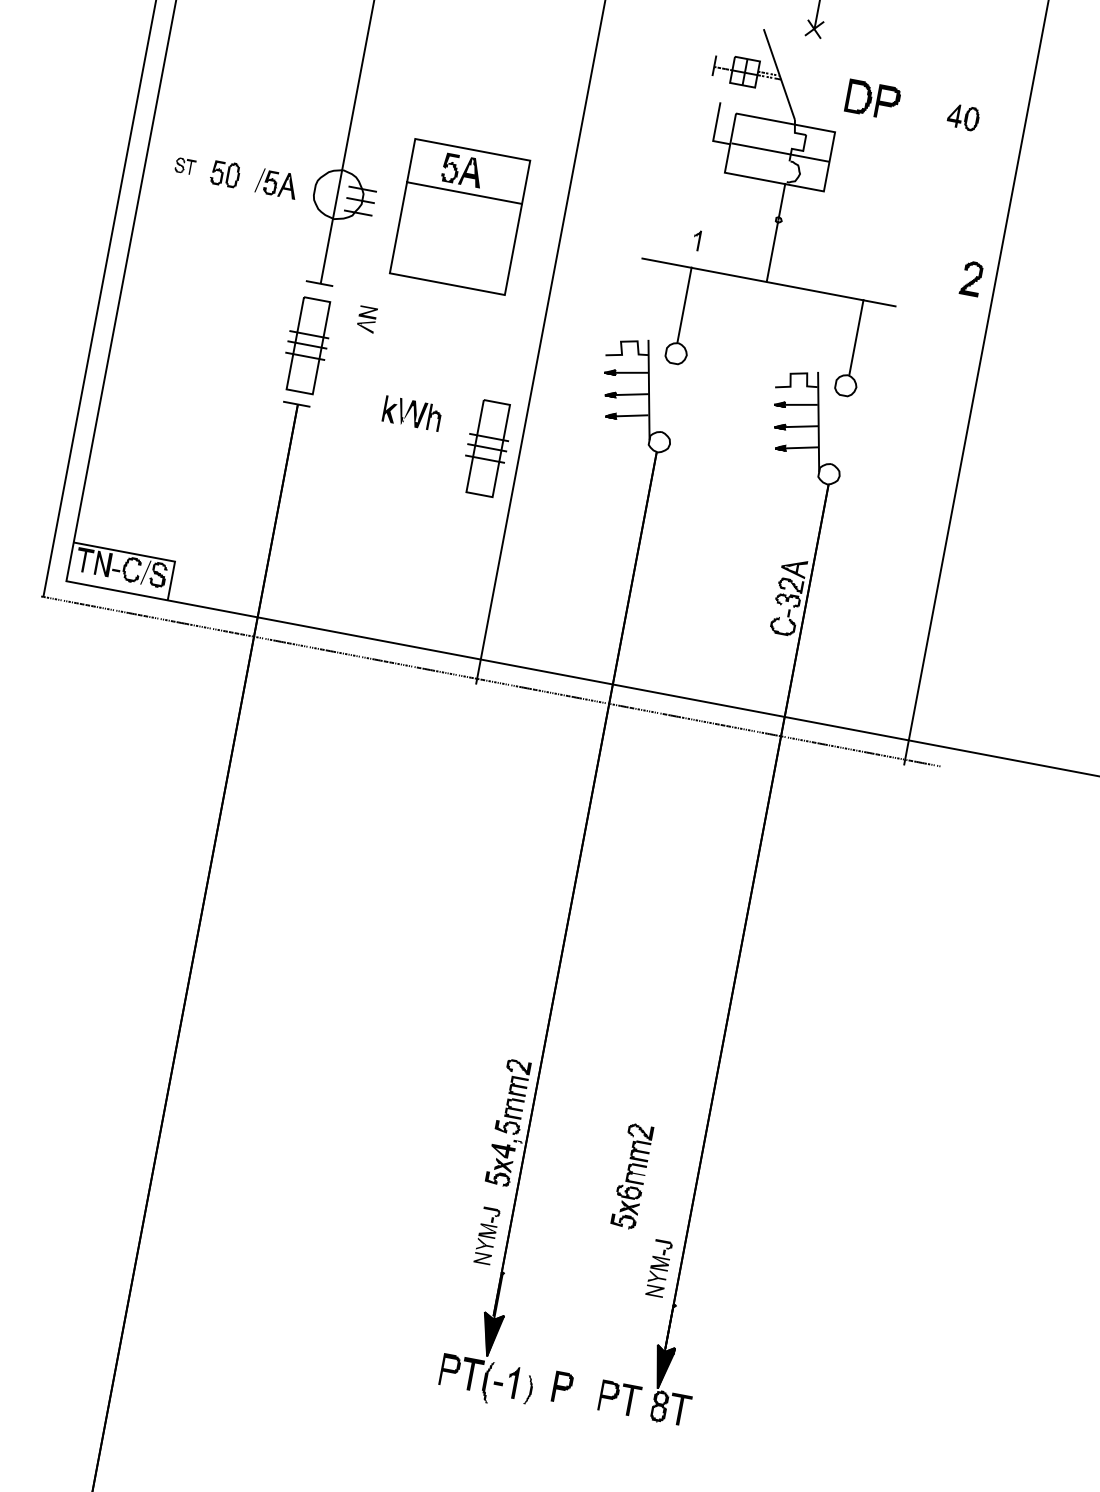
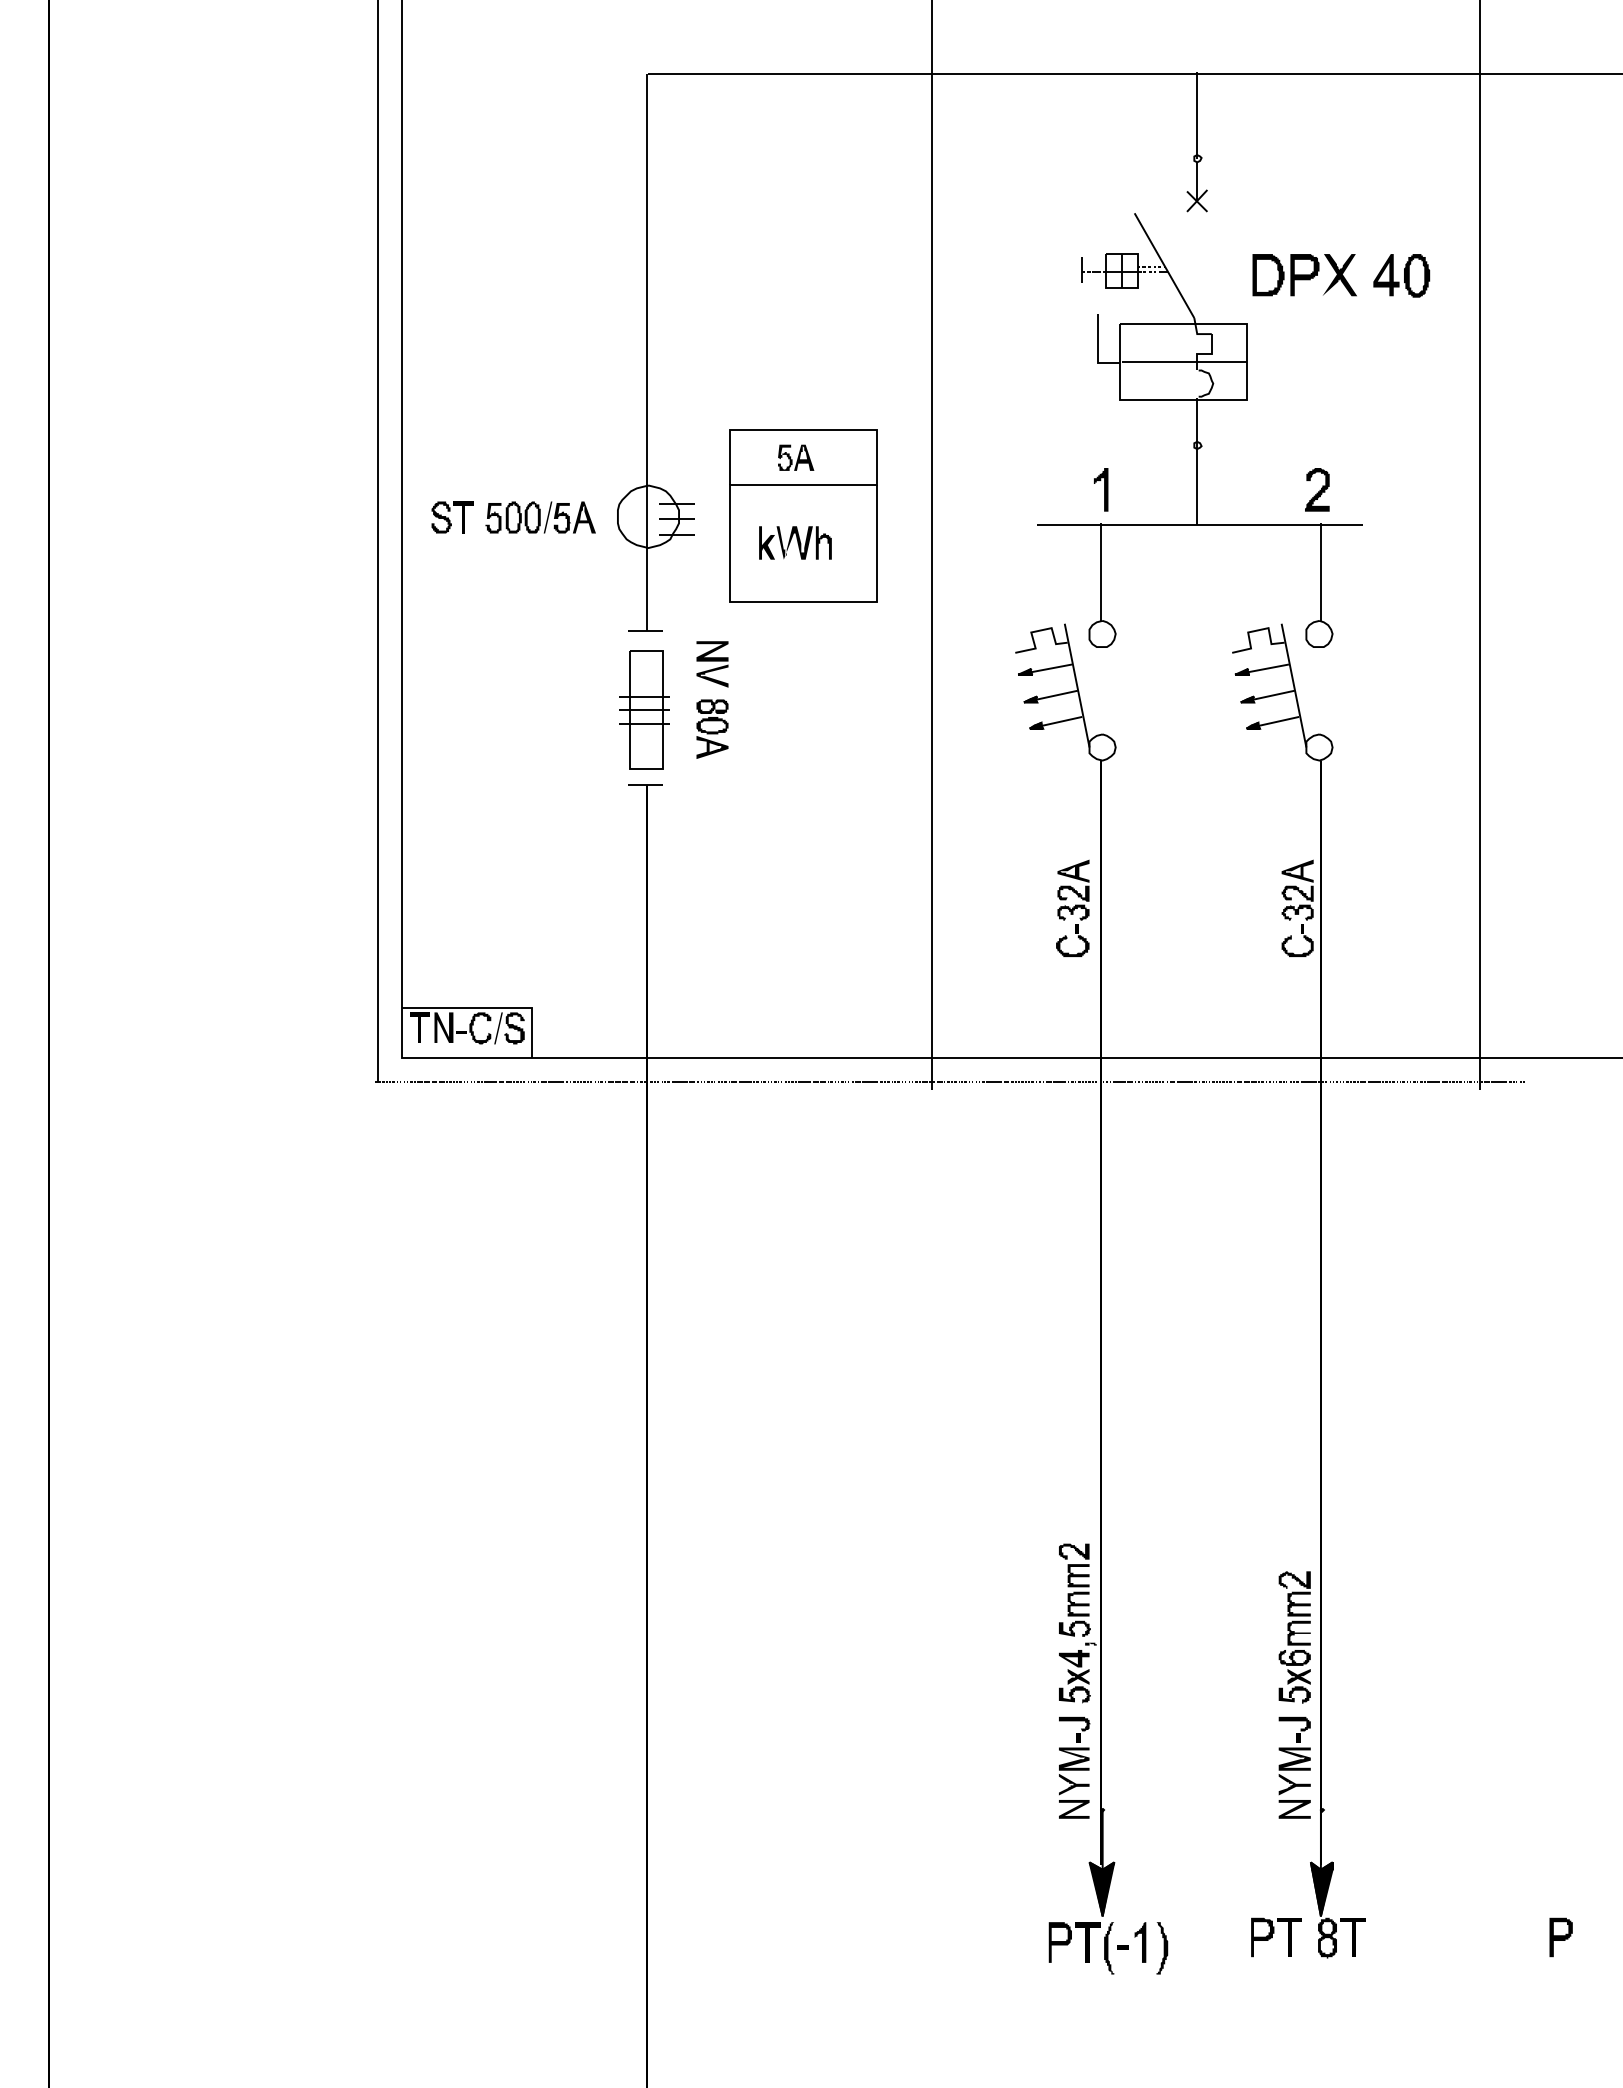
fill: (914, 108) -> (1339, 275), added
part: (963, 117) -> (1401, 275), size x1.43
part: (185, 166) -> (452, 517), size x1.67
part: (463, 170) -> (796, 457), size x0.71
fill: (247, 178) -> (532, 517), added
part: (697, 240) -> (1101, 489), size x1.67
part: (971, 278) -> (1317, 489), moved
part: (366, 319) -> (712, 664), size x1.43
part: (357, 369) -> (712, 728), added
part: (412, 413) -> (795, 542), moved
part: (486, 447) -> (890, 794), removed
part: (612, 562) -> (1072, 907), added
part: (631, 1176) -> (1294, 1637), moved
part: (487, 1235) -> (1074, 1767), size x1.43
part: (659, 1268) -> (1294, 1767), size x1.43
part: (562, 1387) -> (1560, 1937), moved
part: (529, 1390) -> (1162, 1948), size x1.43

